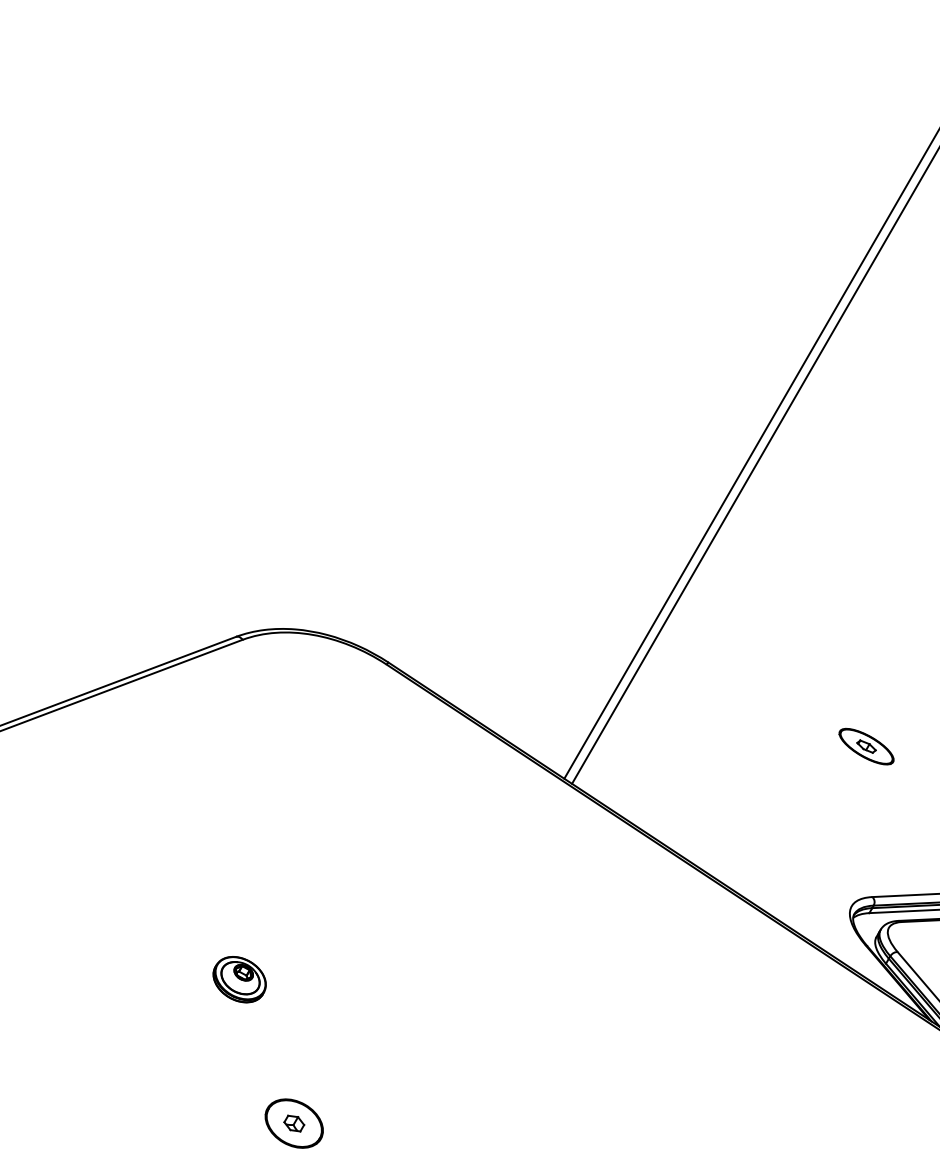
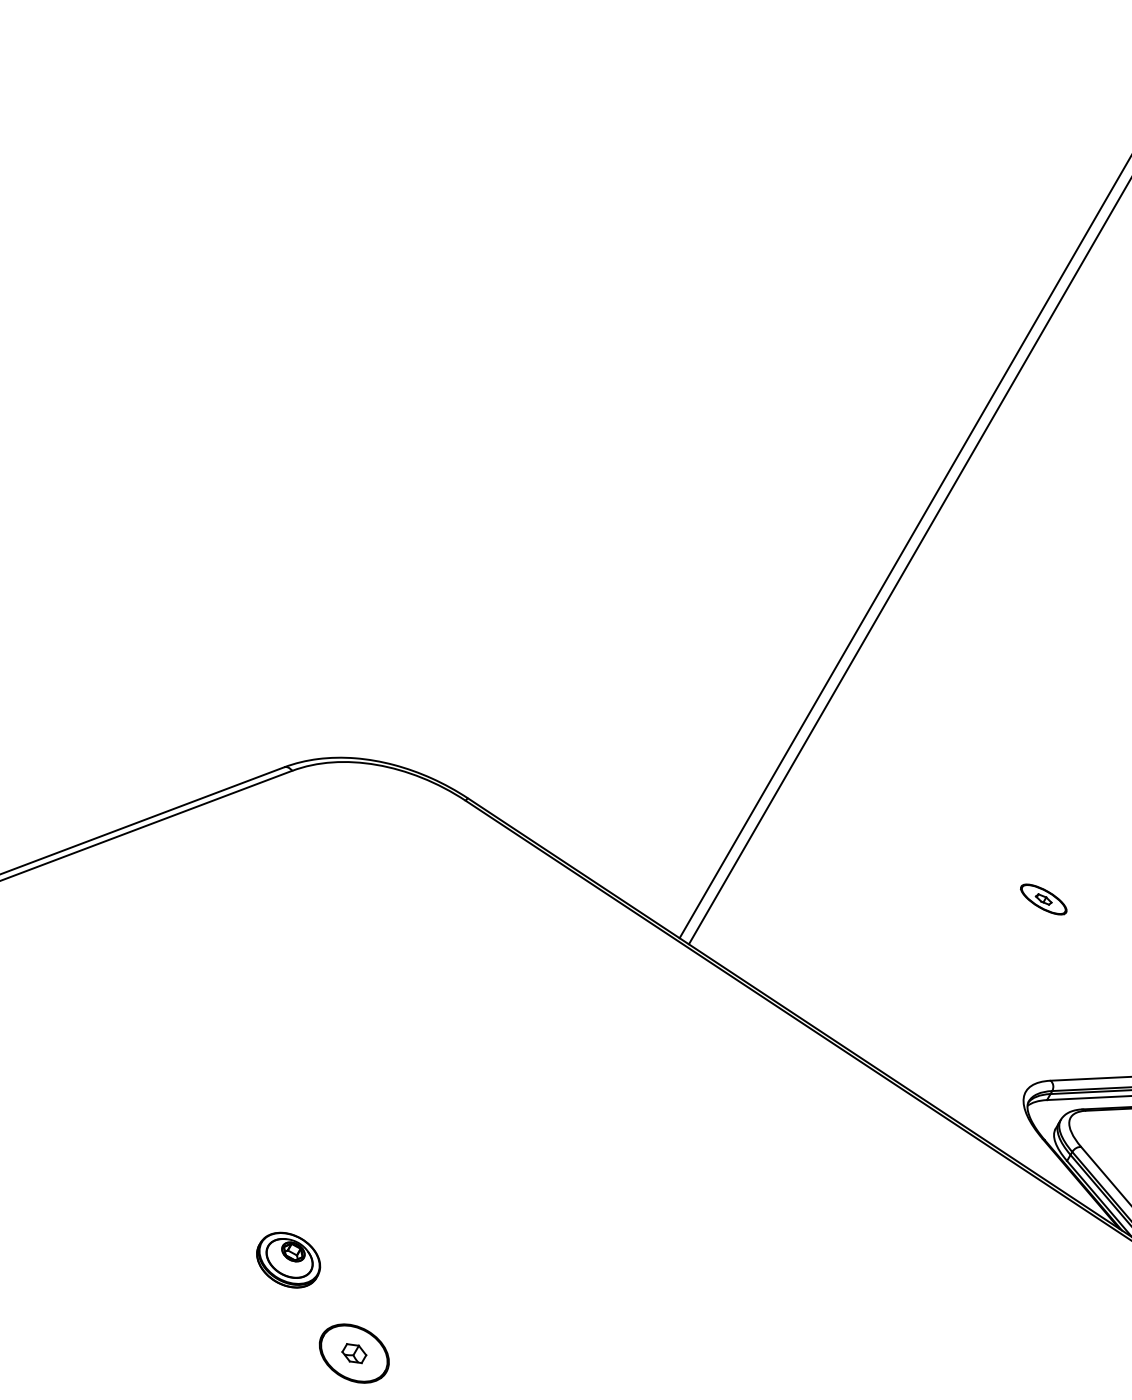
part: (866, 746) -> (1043, 899), size x0.7
part: (239, 979) -> (288, 1259), moved

